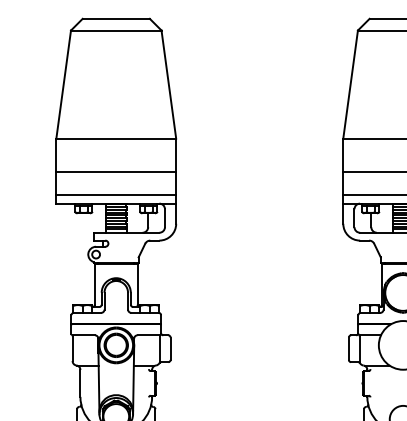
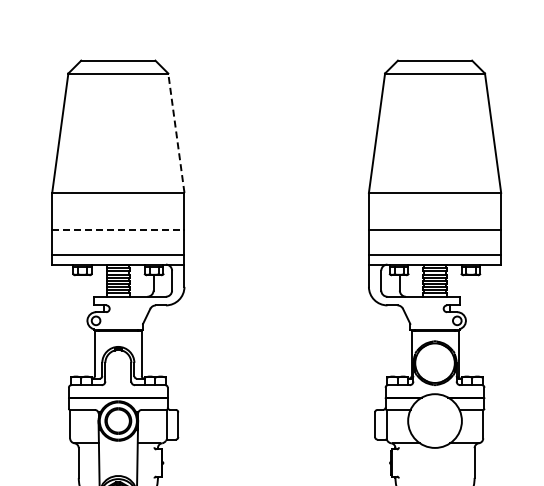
line: (168, 83) -> (176, 132), solid -> dashed
line: (116, 172) -> (118, 230), solid -> dashed

